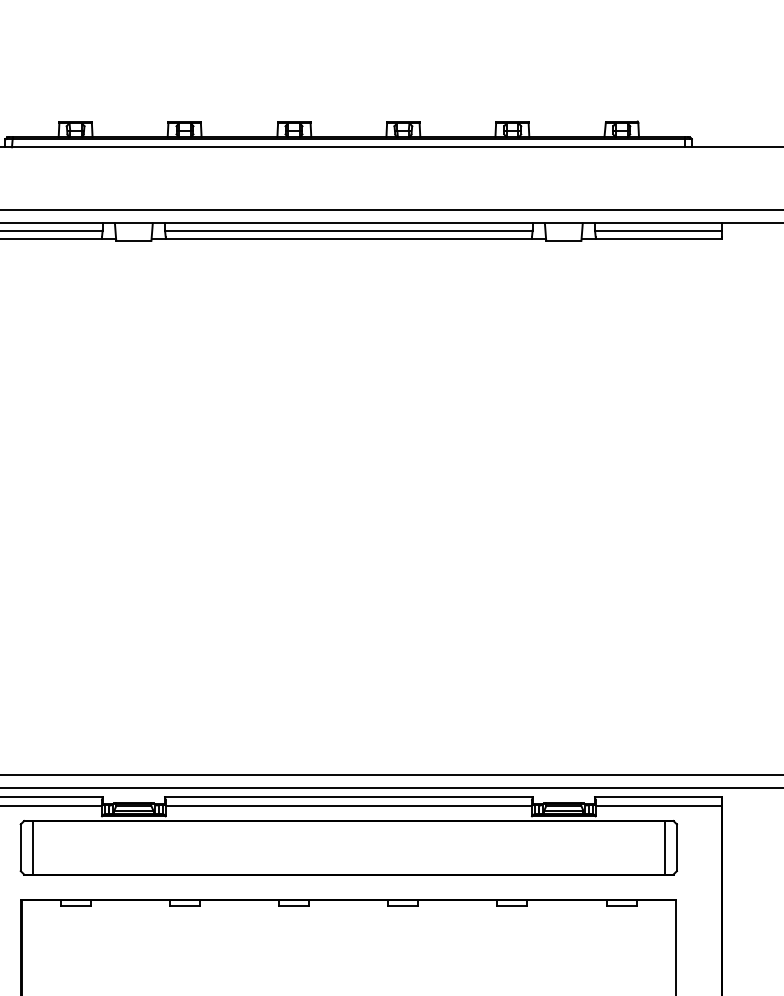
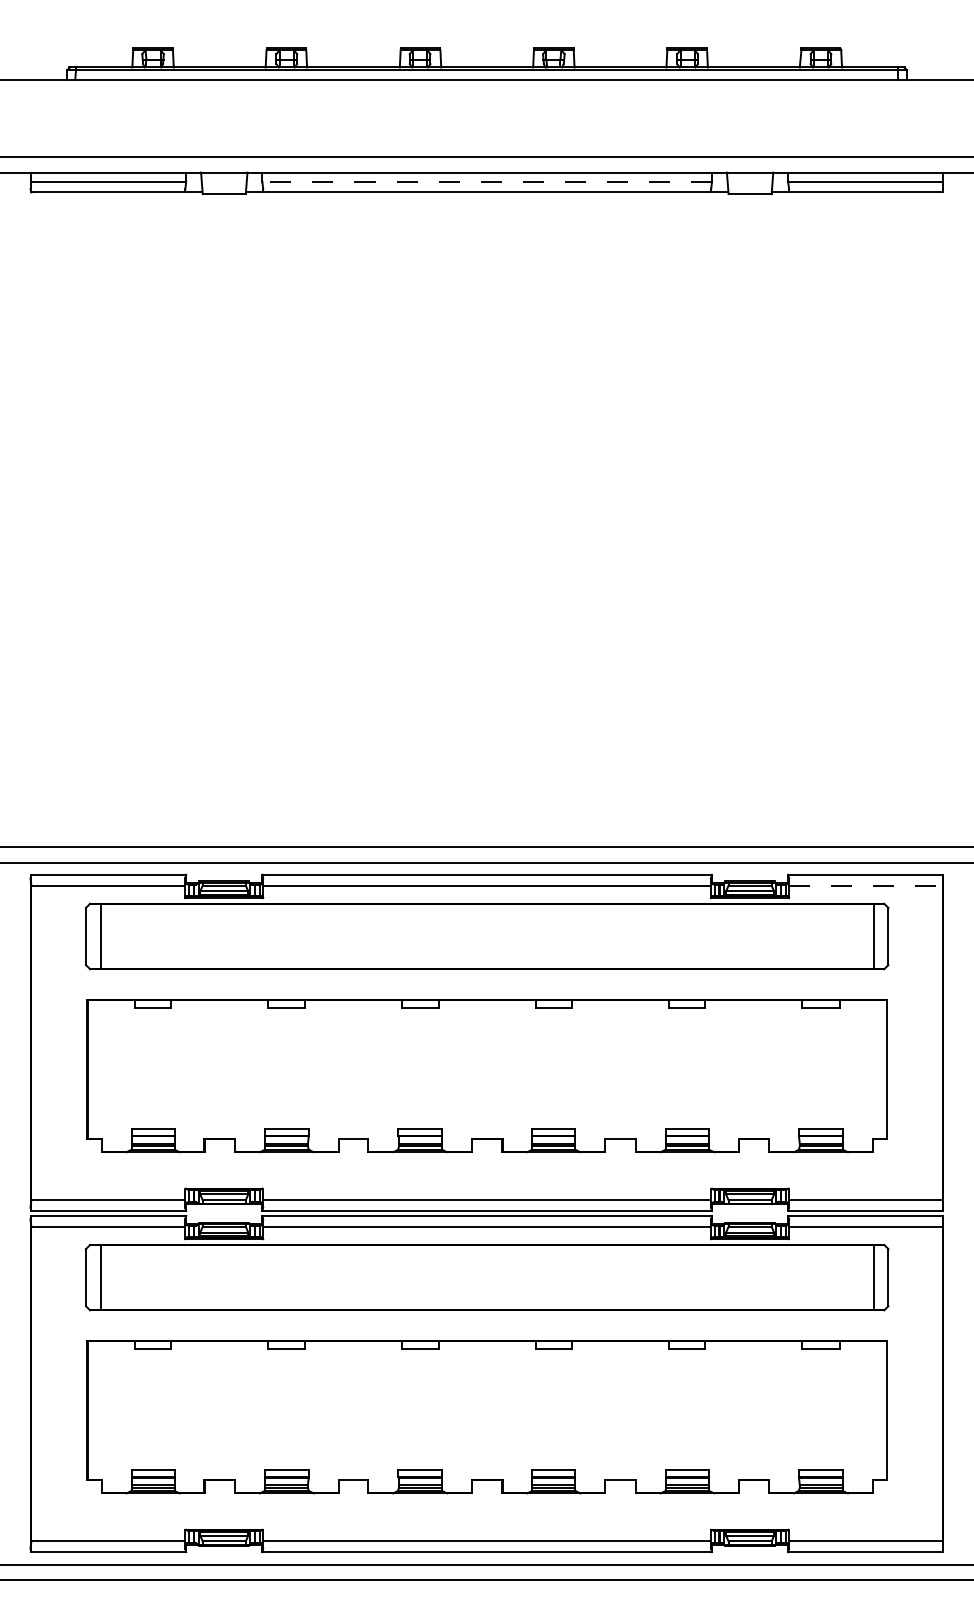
line: (349, 230) -> (487, 181), solid -> dashed
line: (659, 806) -> (866, 885), solid -> dashed

